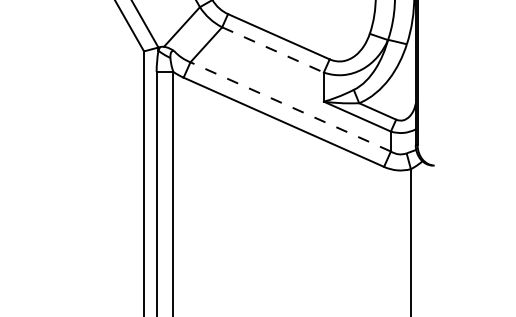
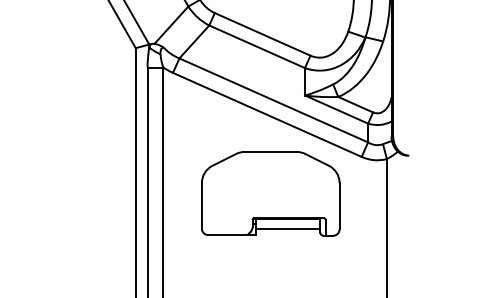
line: (273, 50) -> (257, 47), dashed -> solid
line: (290, 106) -> (273, 100), dashed -> solid
part: (287, 205) -> (270, 193), added

